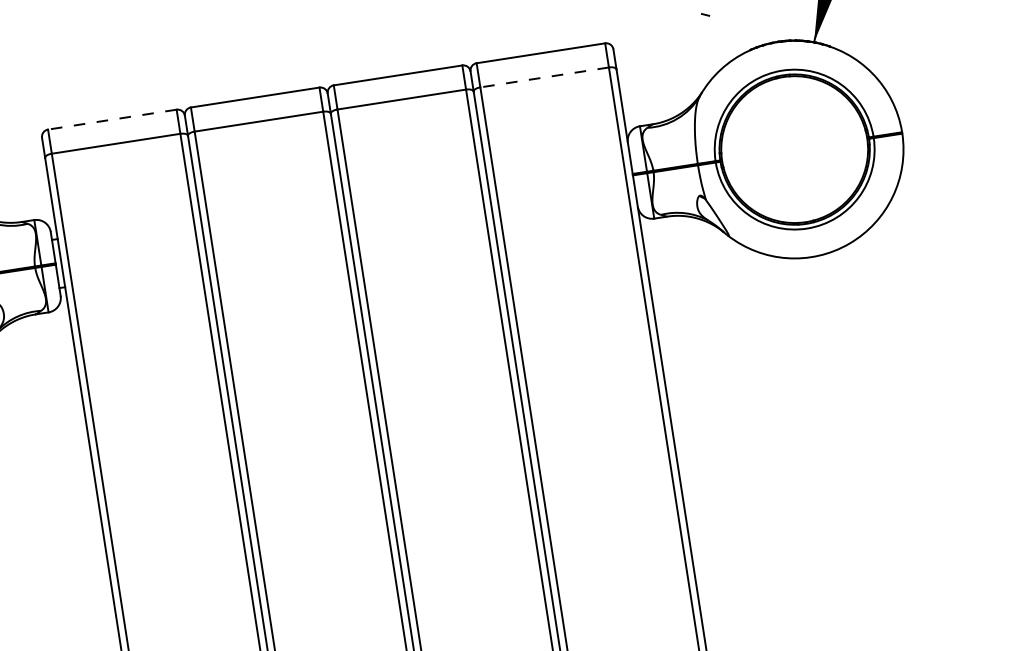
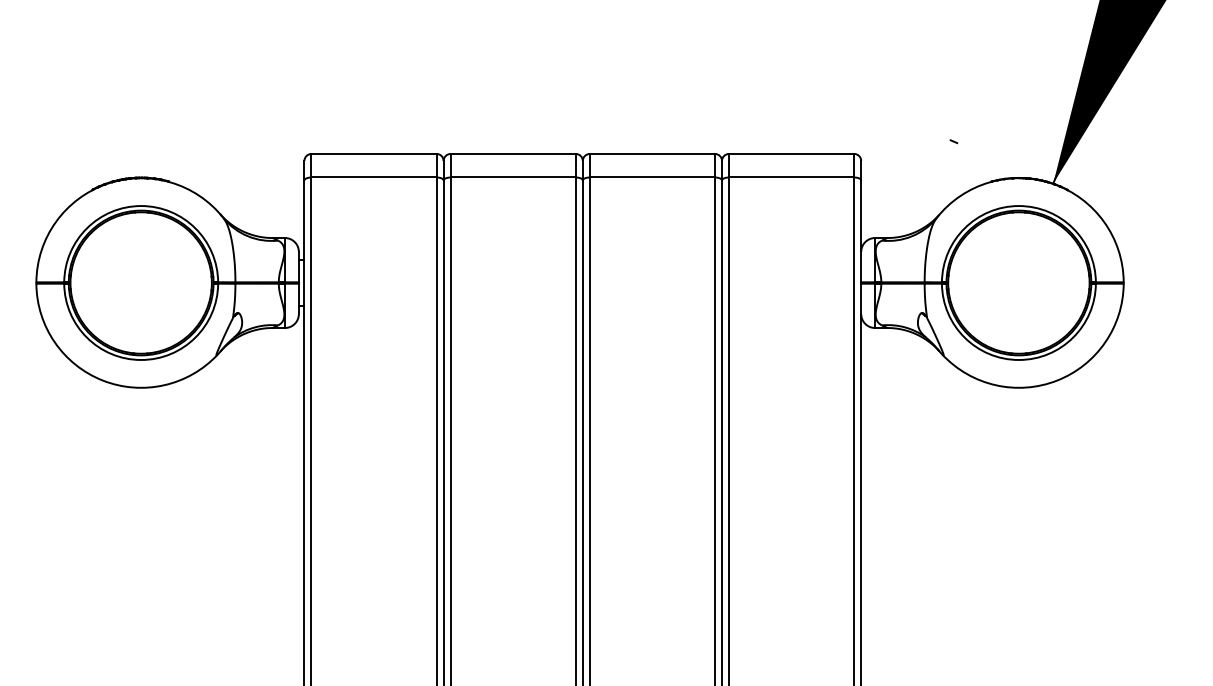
line: (544, 77) -> (791, 177), dashed -> solid
line: (112, 119) -> (374, 153), dashed -> solid

